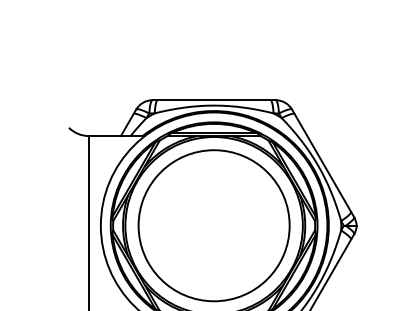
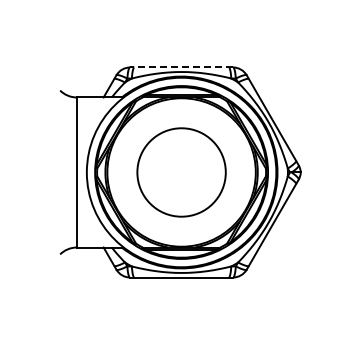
line: (214, 100) -> (181, 67), solid -> dashed
circle: (214, 225) -> (181, 172), size x0.7

